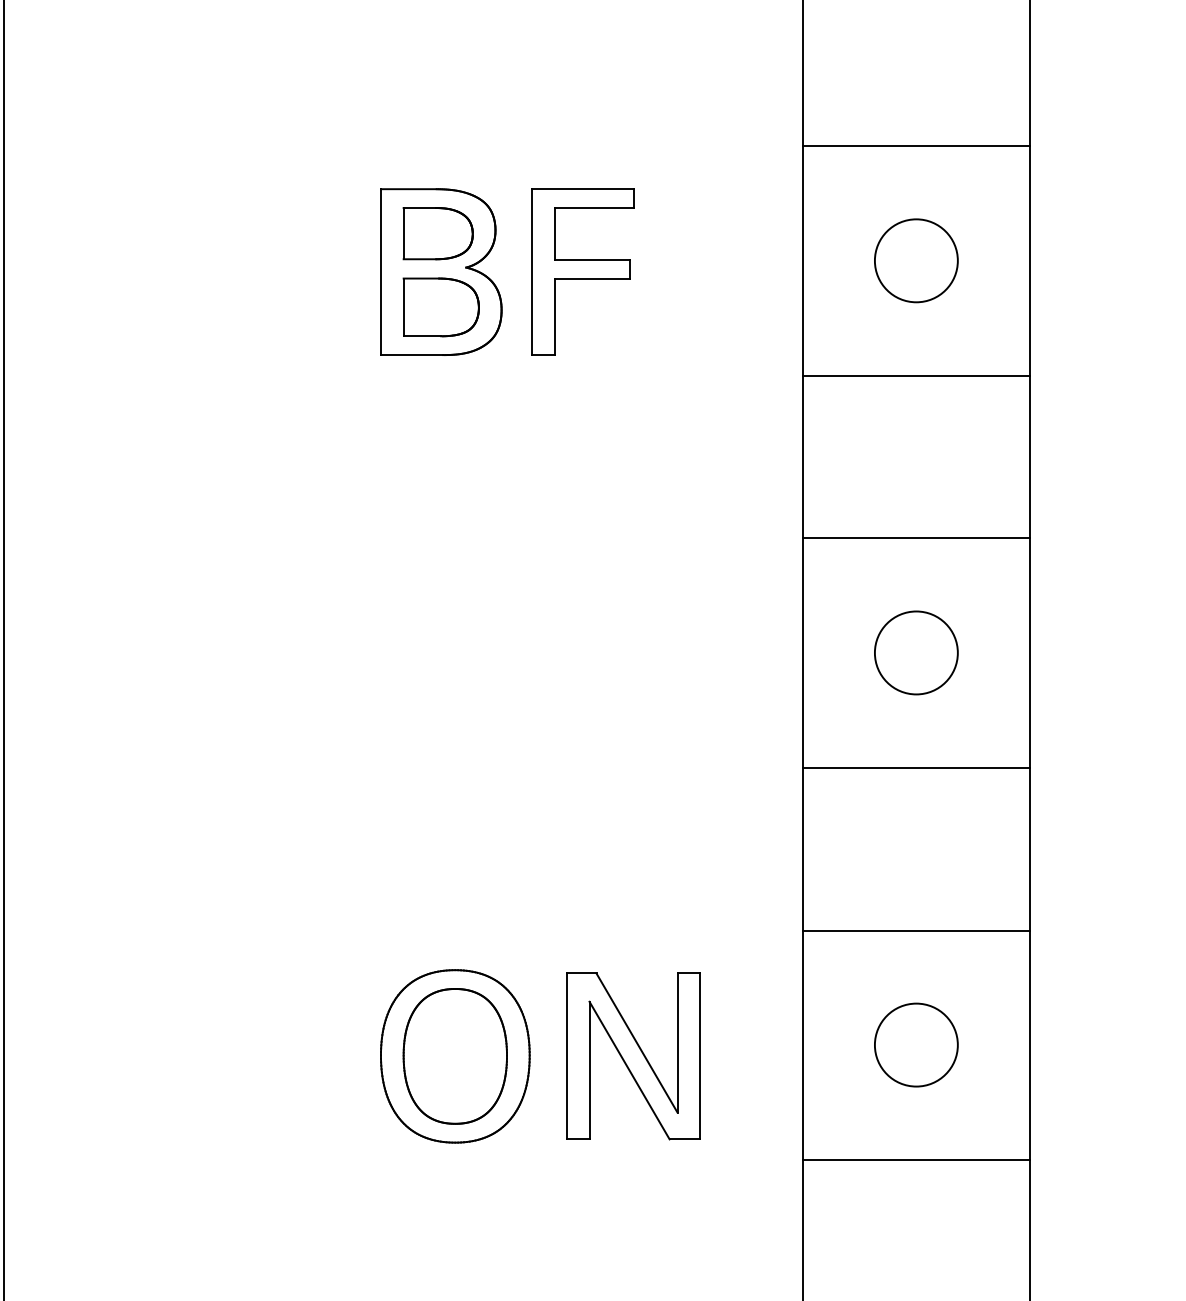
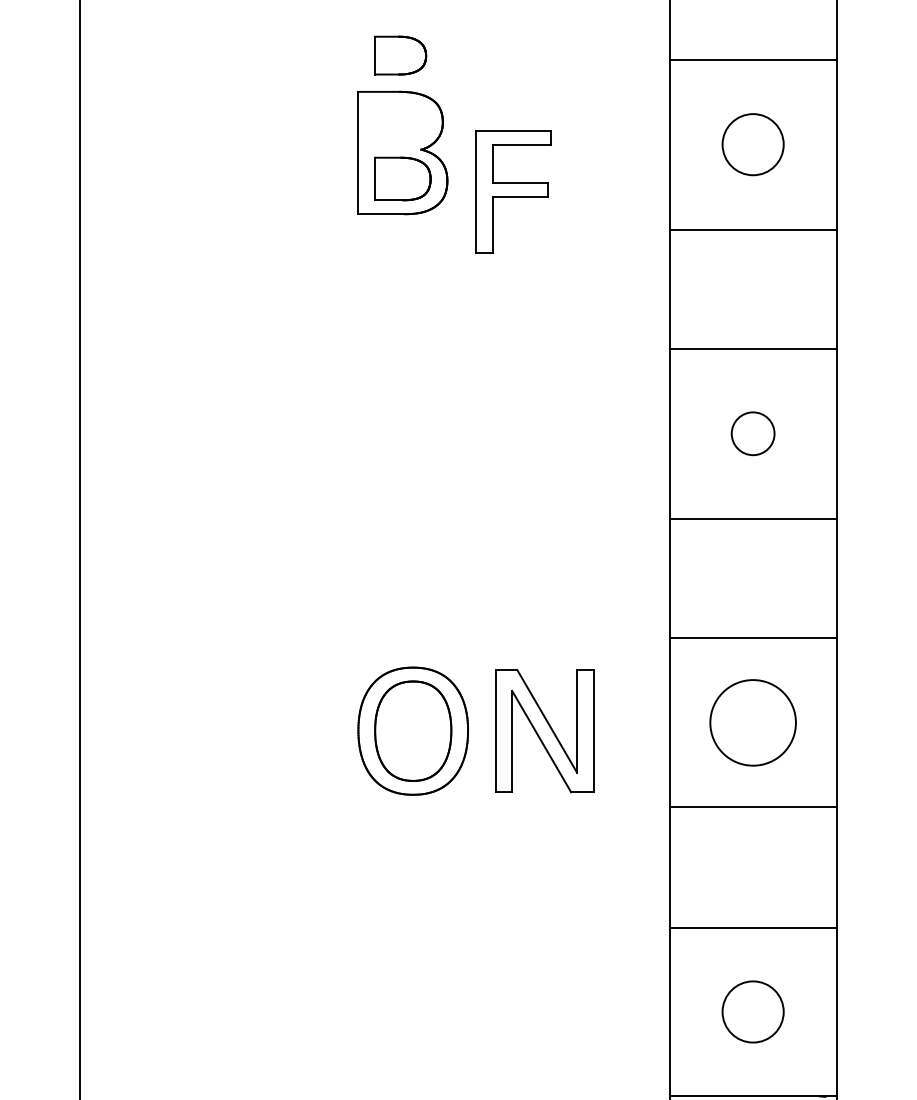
part: (438, 233) -> (400, 55), moved
part: (583, 271) -> (513, 191), moved
circle: (915, 652) -> (752, 433), size x0.7
circle: (915, 1044) -> (752, 722), size x1.4

